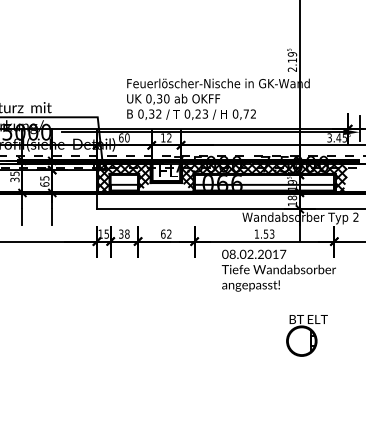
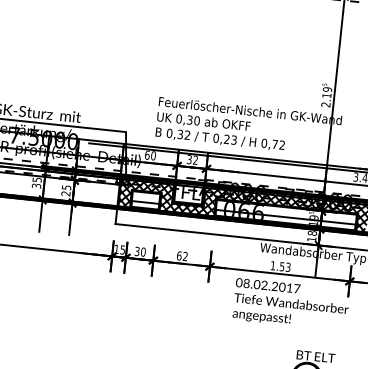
text: (163, 137) -> (189, 159), 12 -> 32
text: (44, 184) -> (65, 193), 65 -> 25
hatch: (166, 187) -> (187, 209), added
text: (127, 233) -> (143, 251), 38 -> 30

